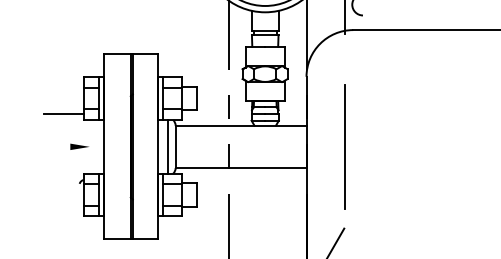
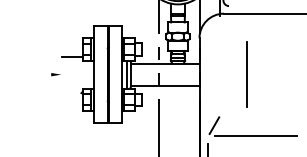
part: (78, 146) -> (55, 74), moved
line: (344, 146) -> (246, 74), moved

